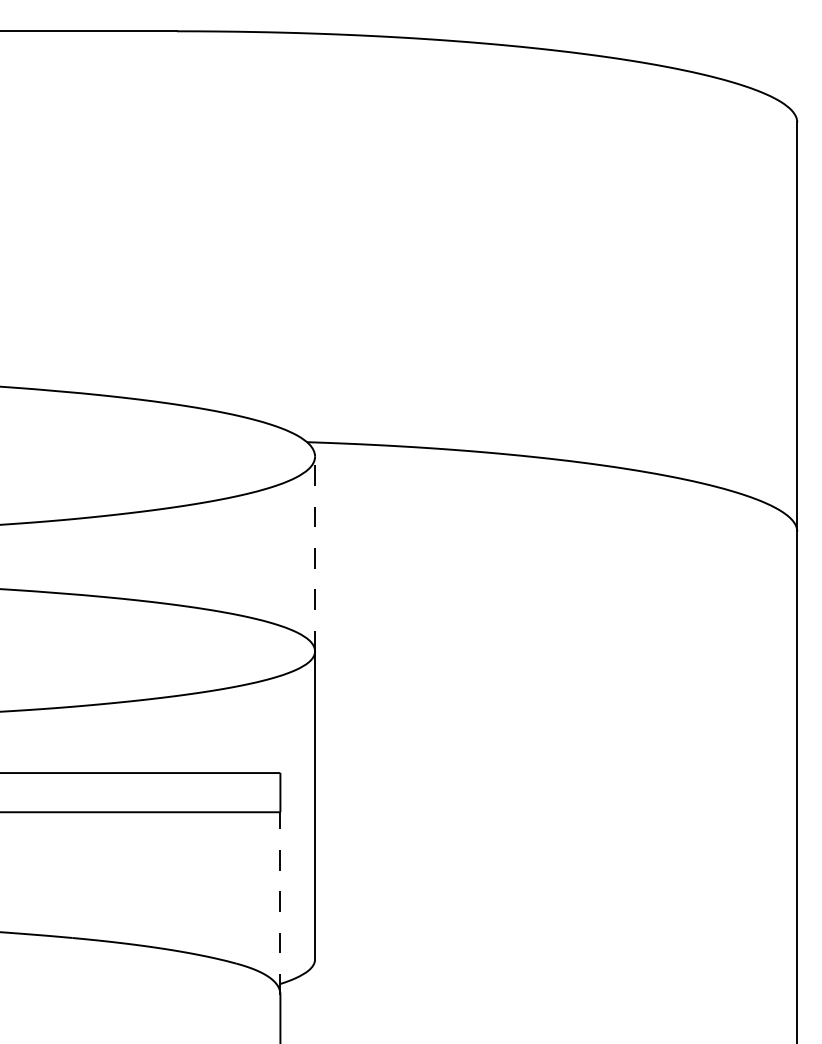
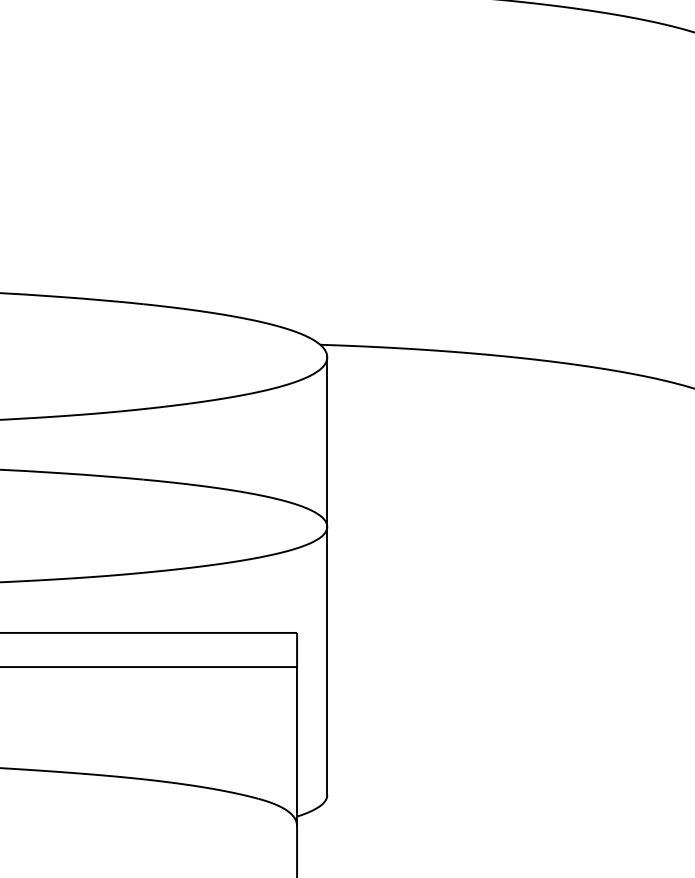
line: (315, 553) -> (327, 441), dashed -> solid
line: (280, 903) -> (297, 746), dashed -> solid

